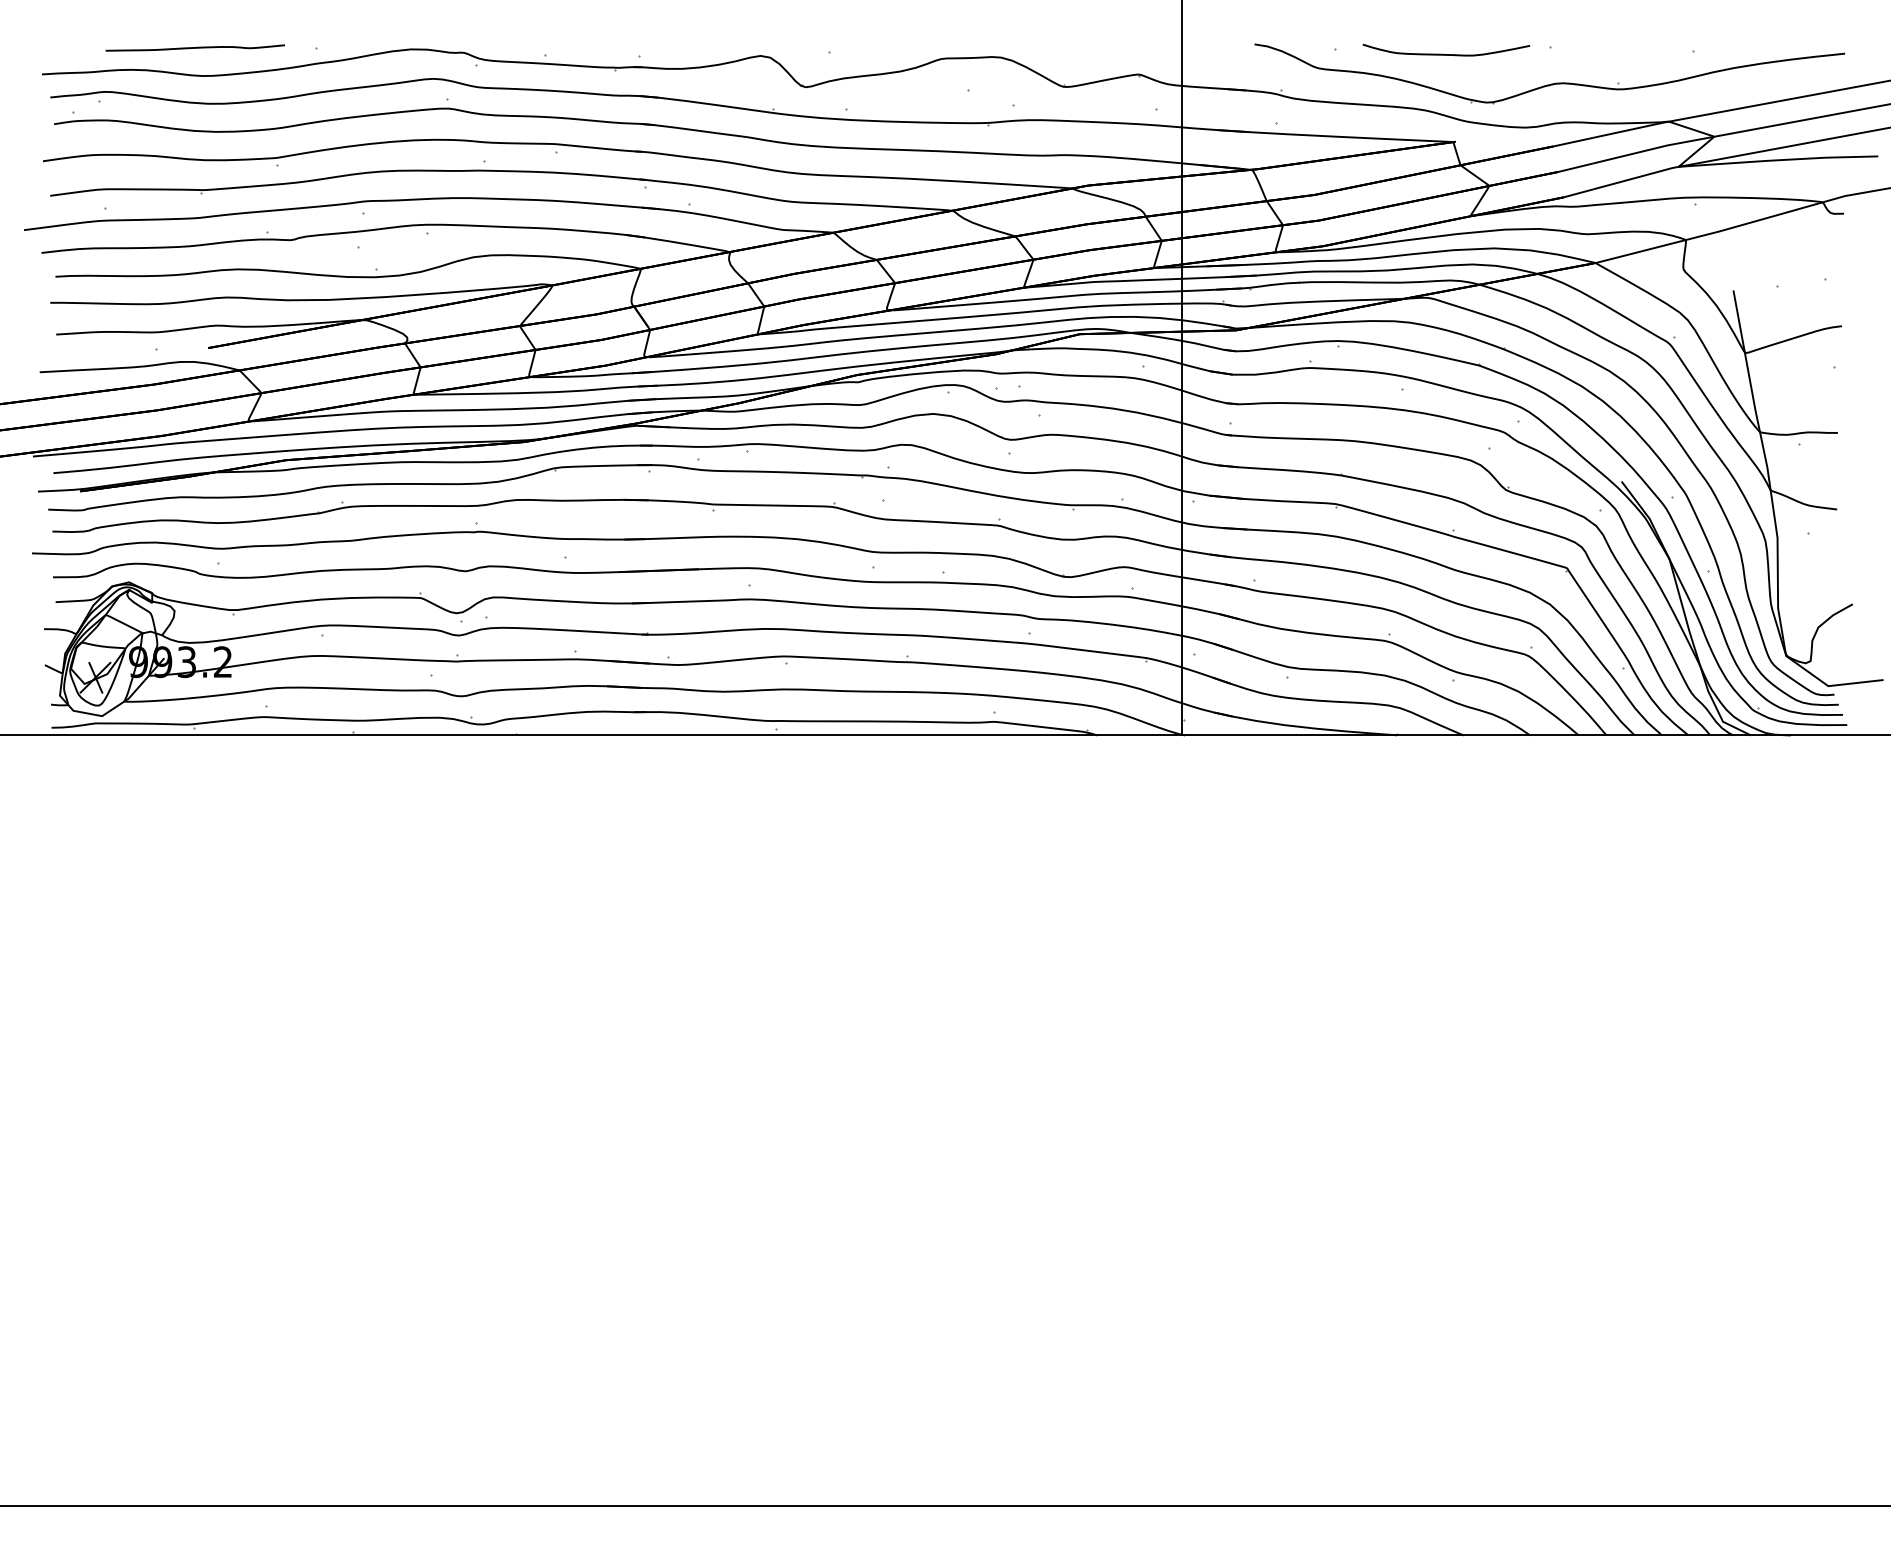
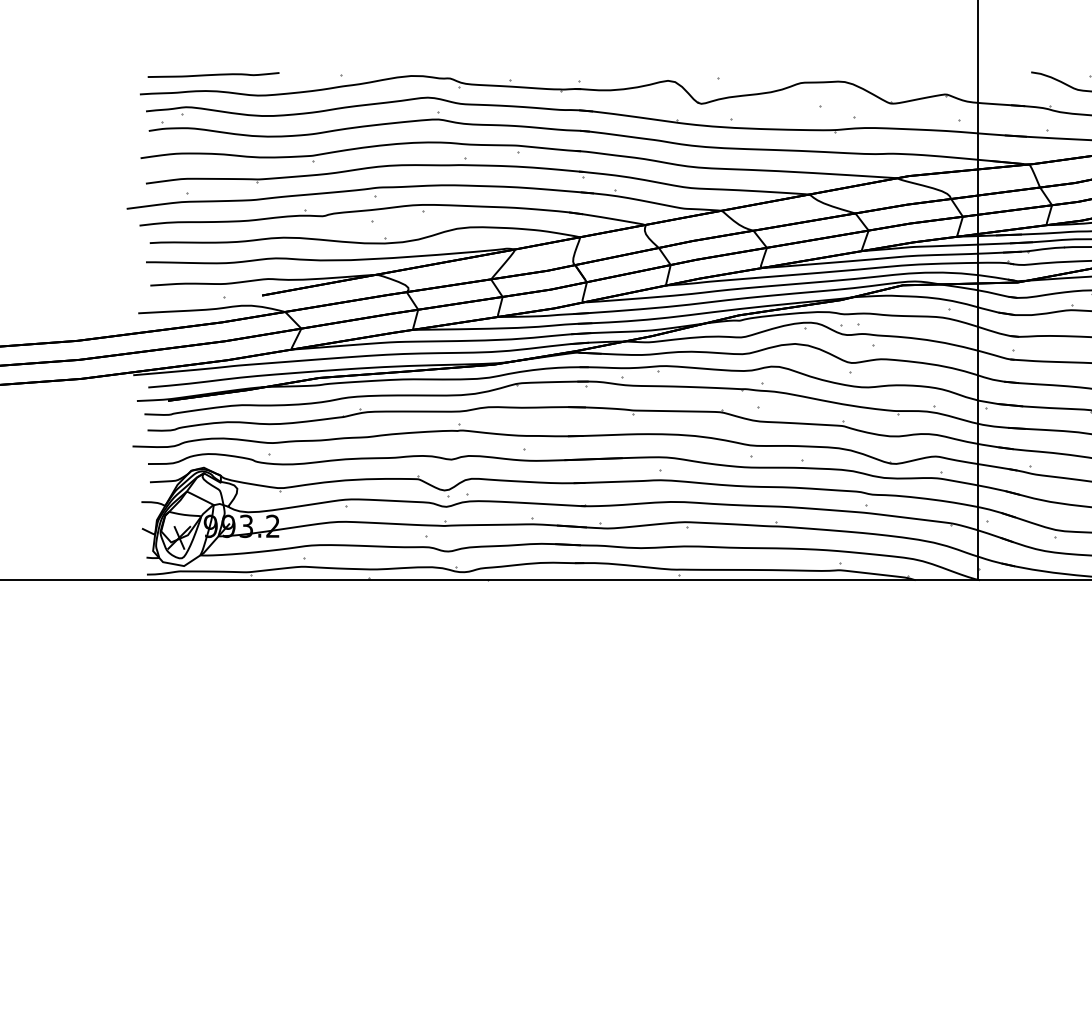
curve: (194, 47) -> (213, 74), moved

